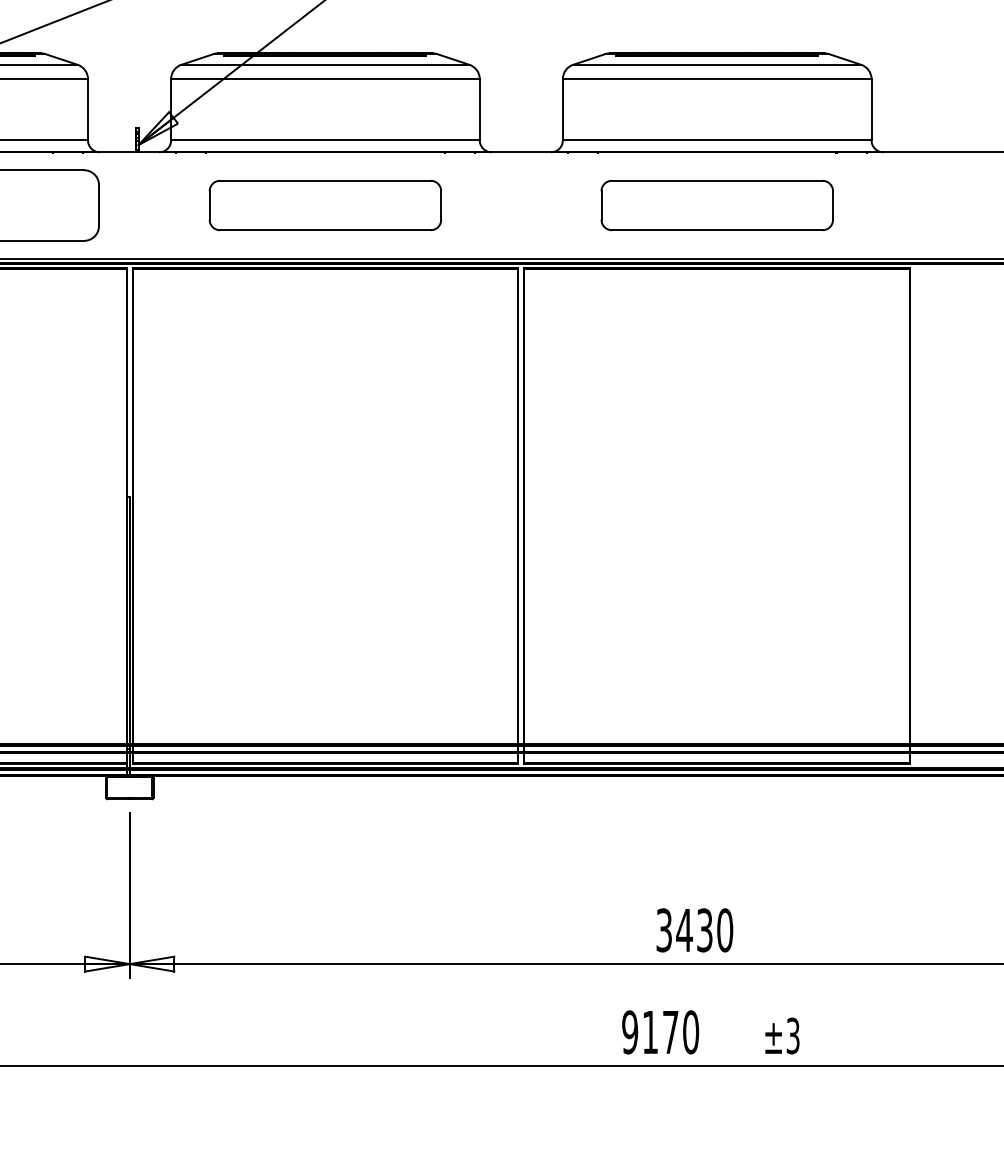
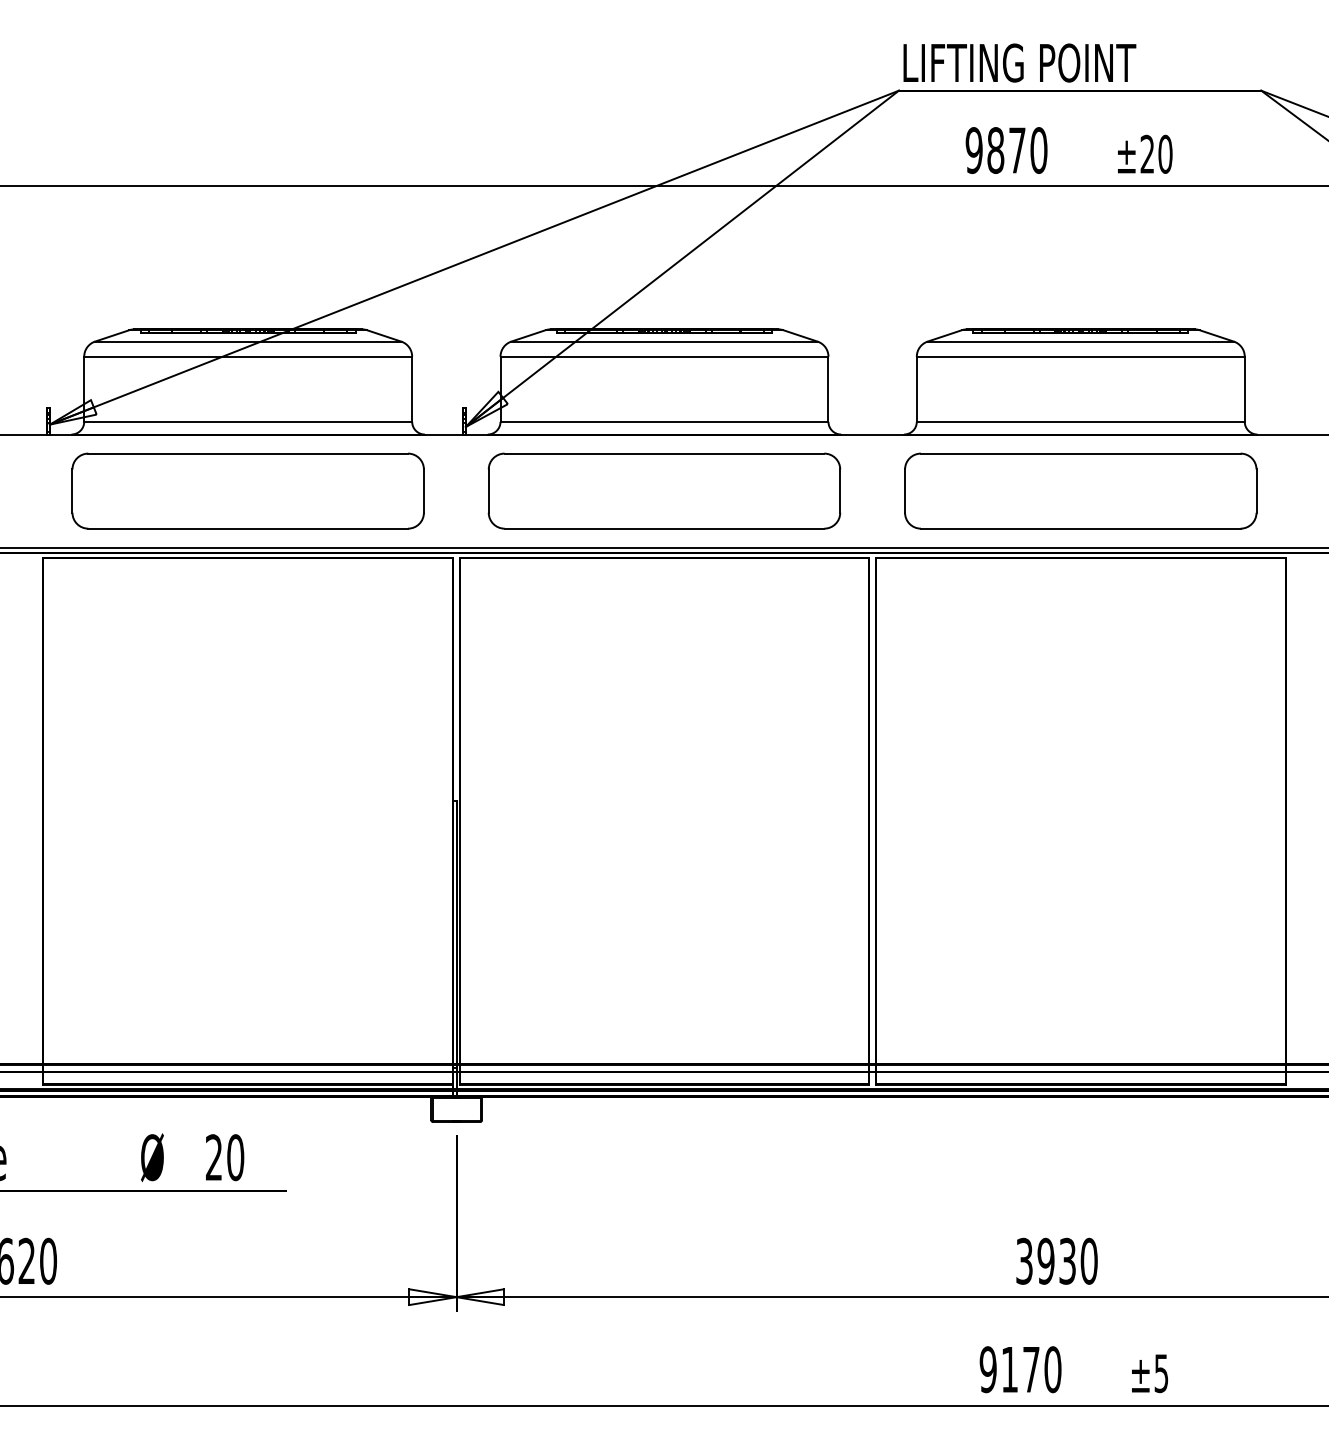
part: (325, 204) -> (664, 490), size x1.43
part: (716, 204) -> (1080, 490), size x1.43
text: (683, 929) -> (1045, 1260), 3430 -> 3930
text: (793, 1035) -> (1161, 1373), ±3 -> ±5

